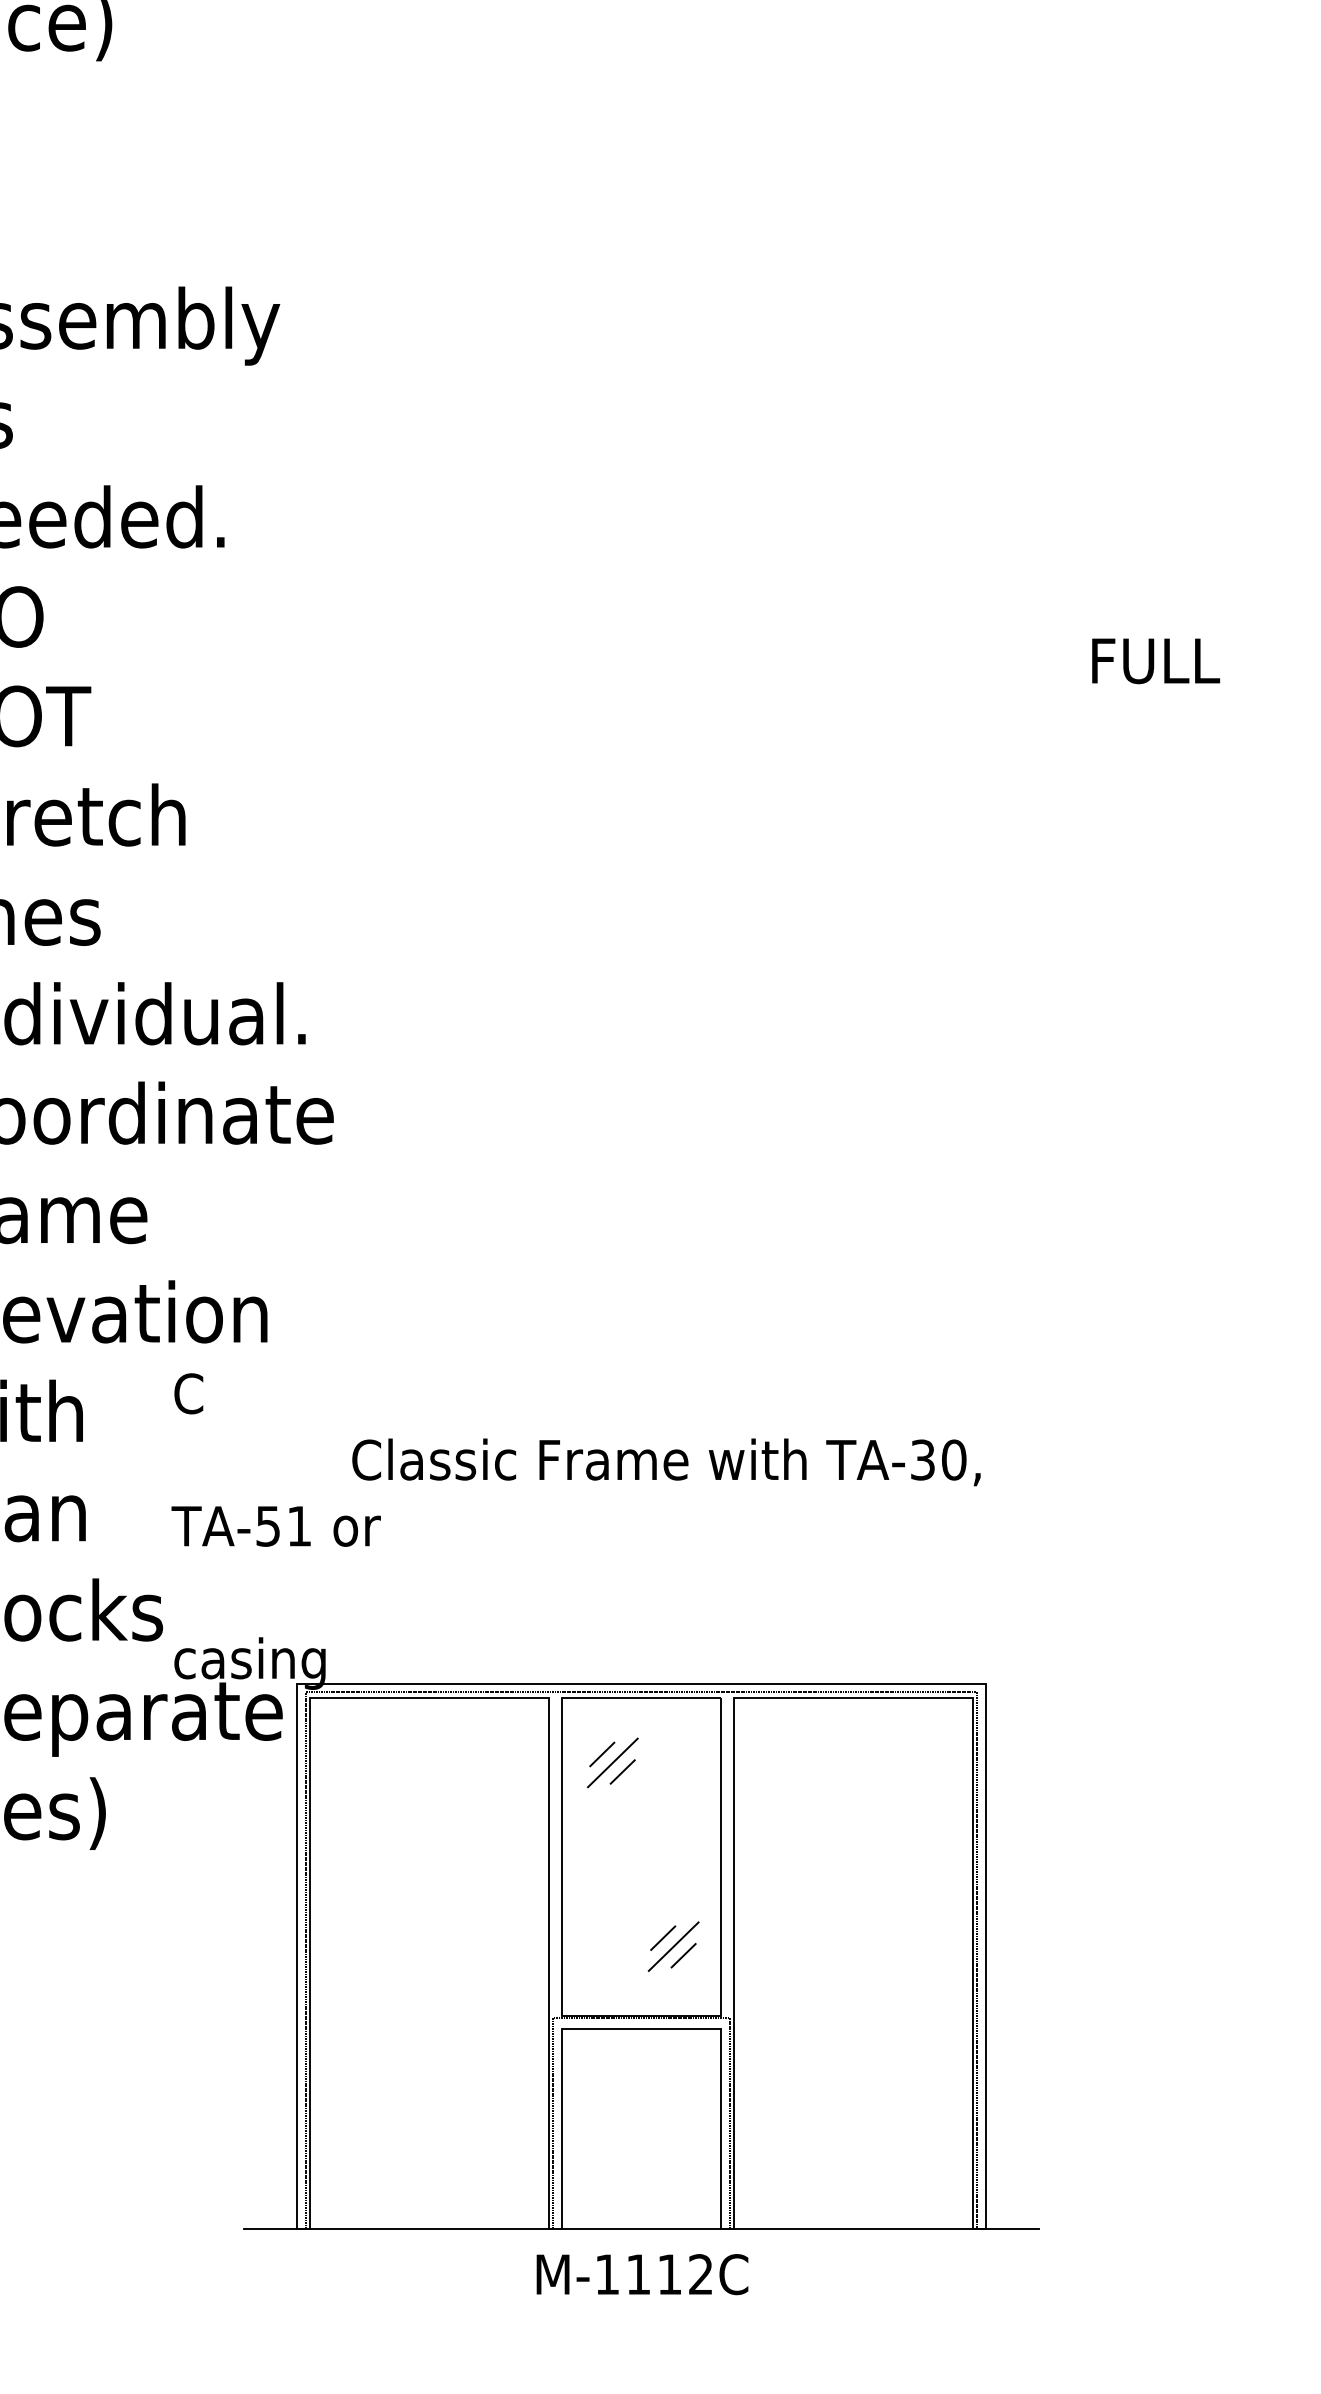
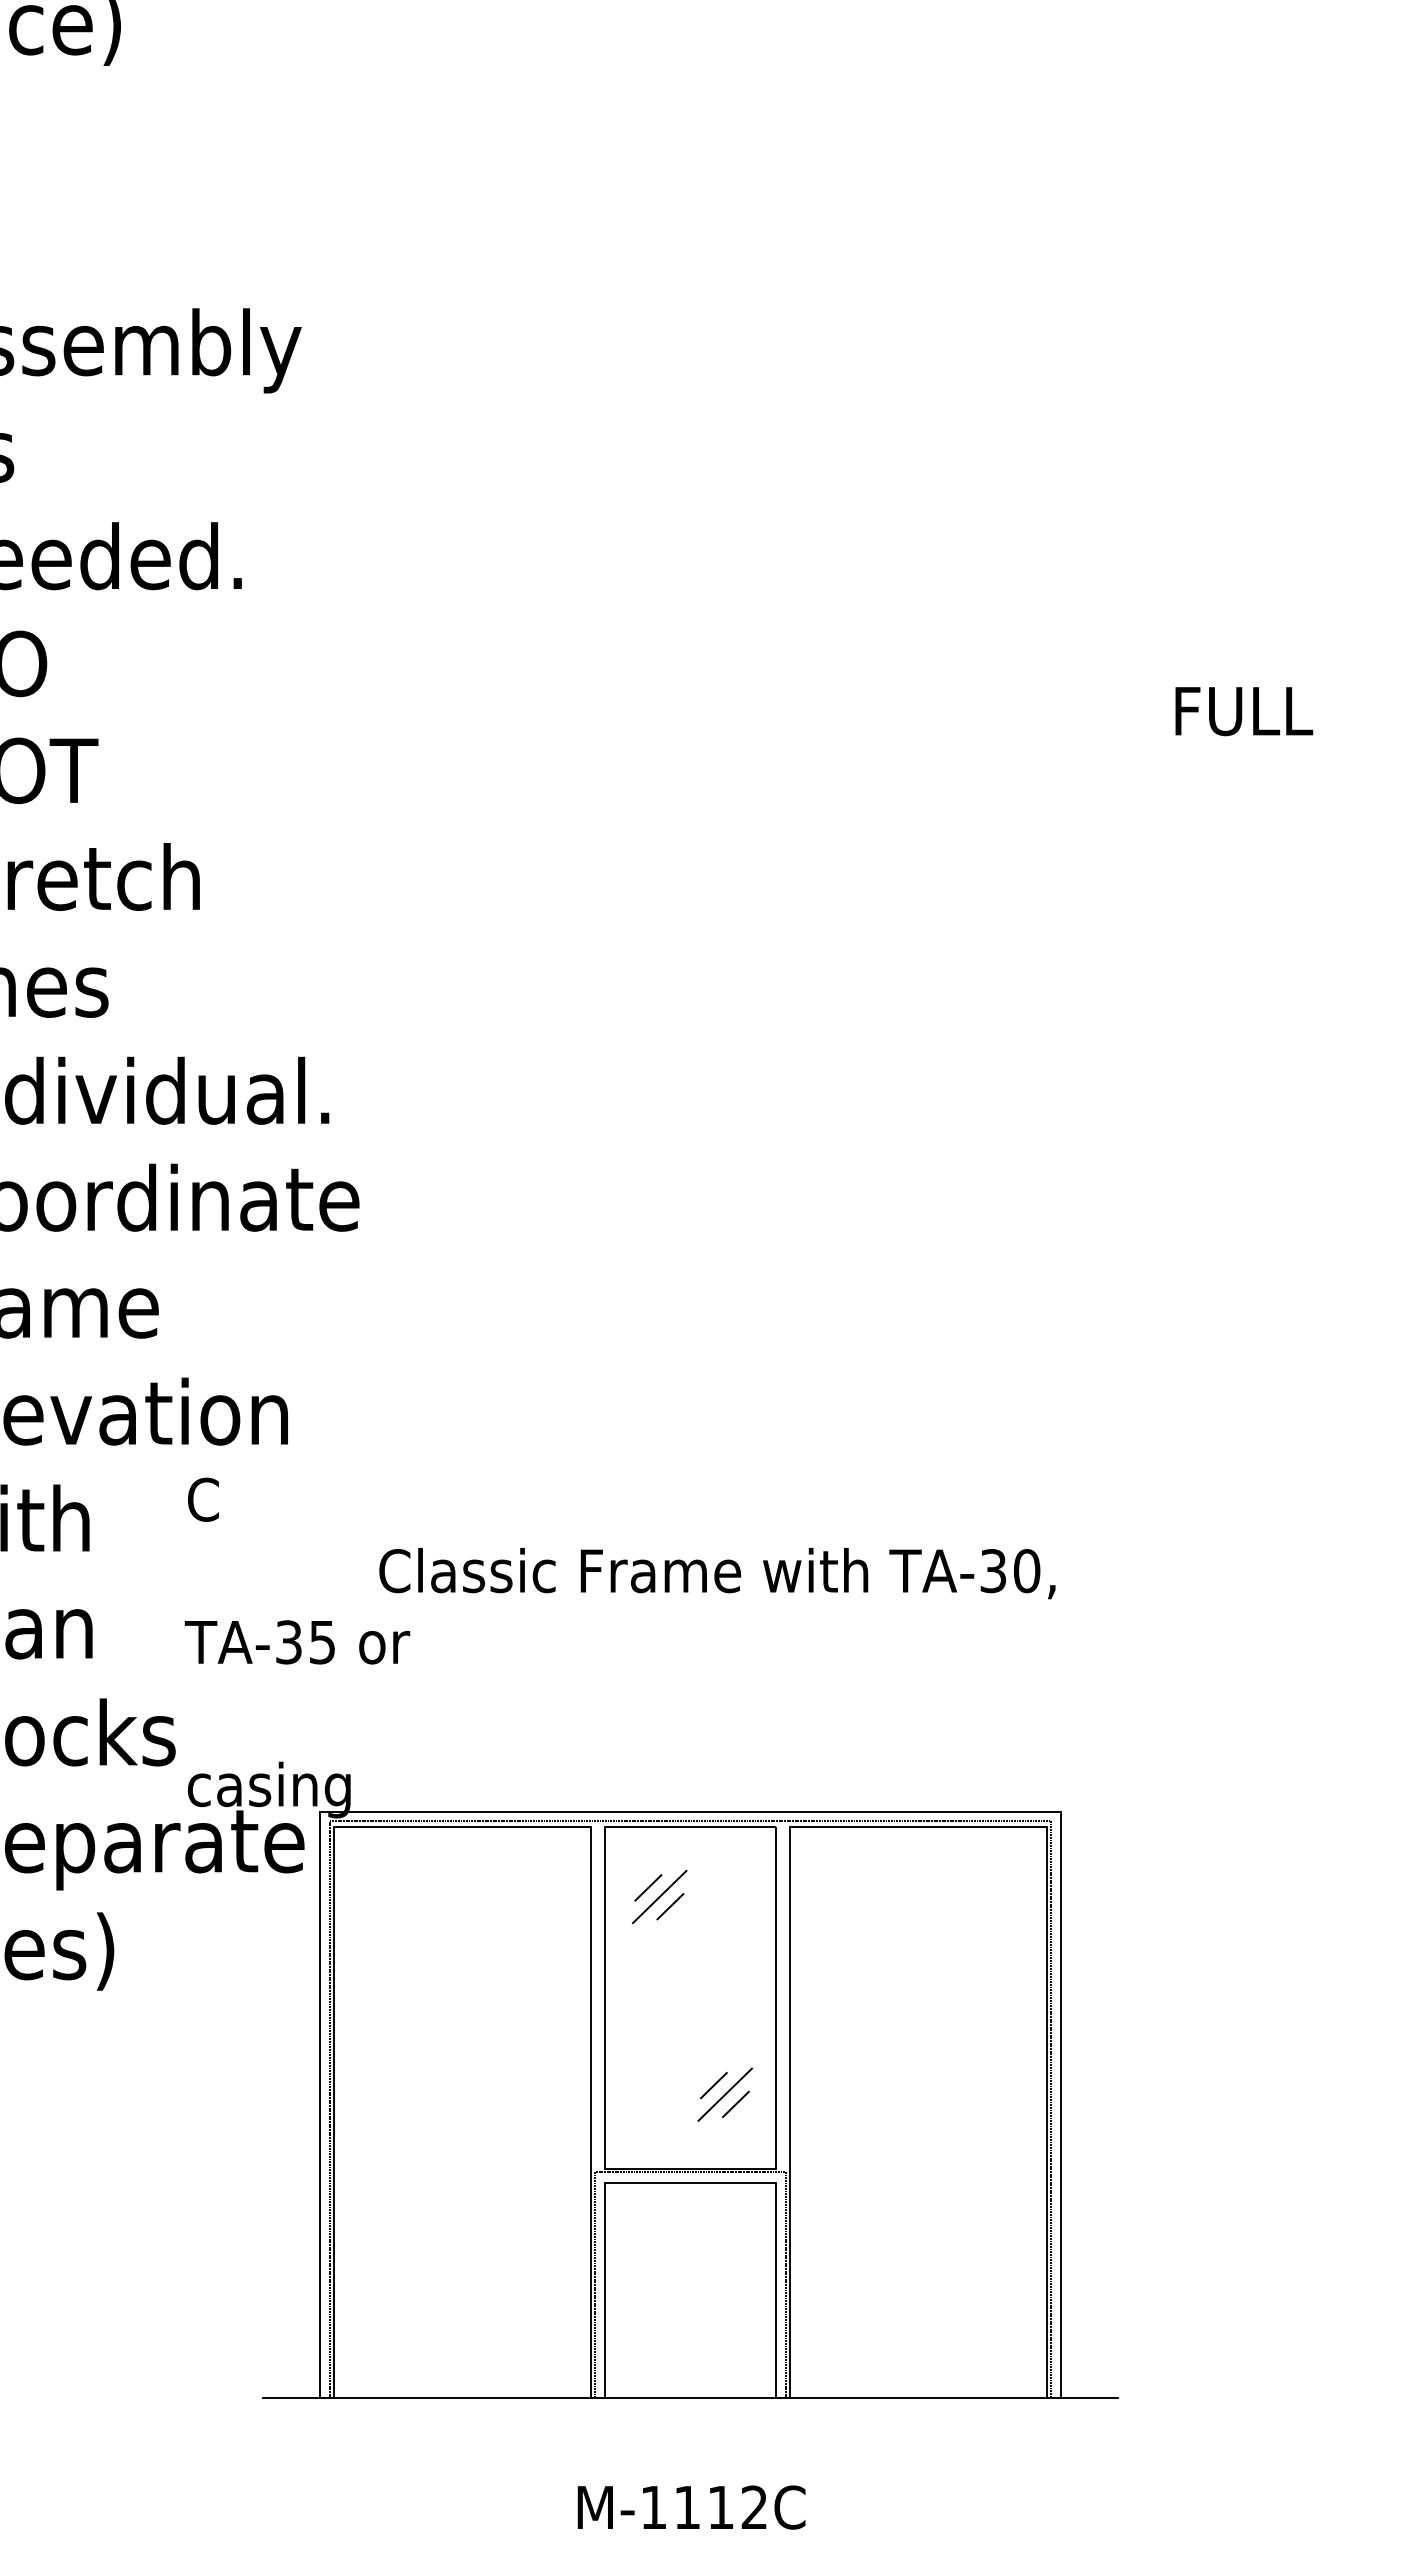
text: (283, 1526) -> (305, 1642), TA-51 -> TA-35
text: (642, 2274) -> (691, 2507), moved

